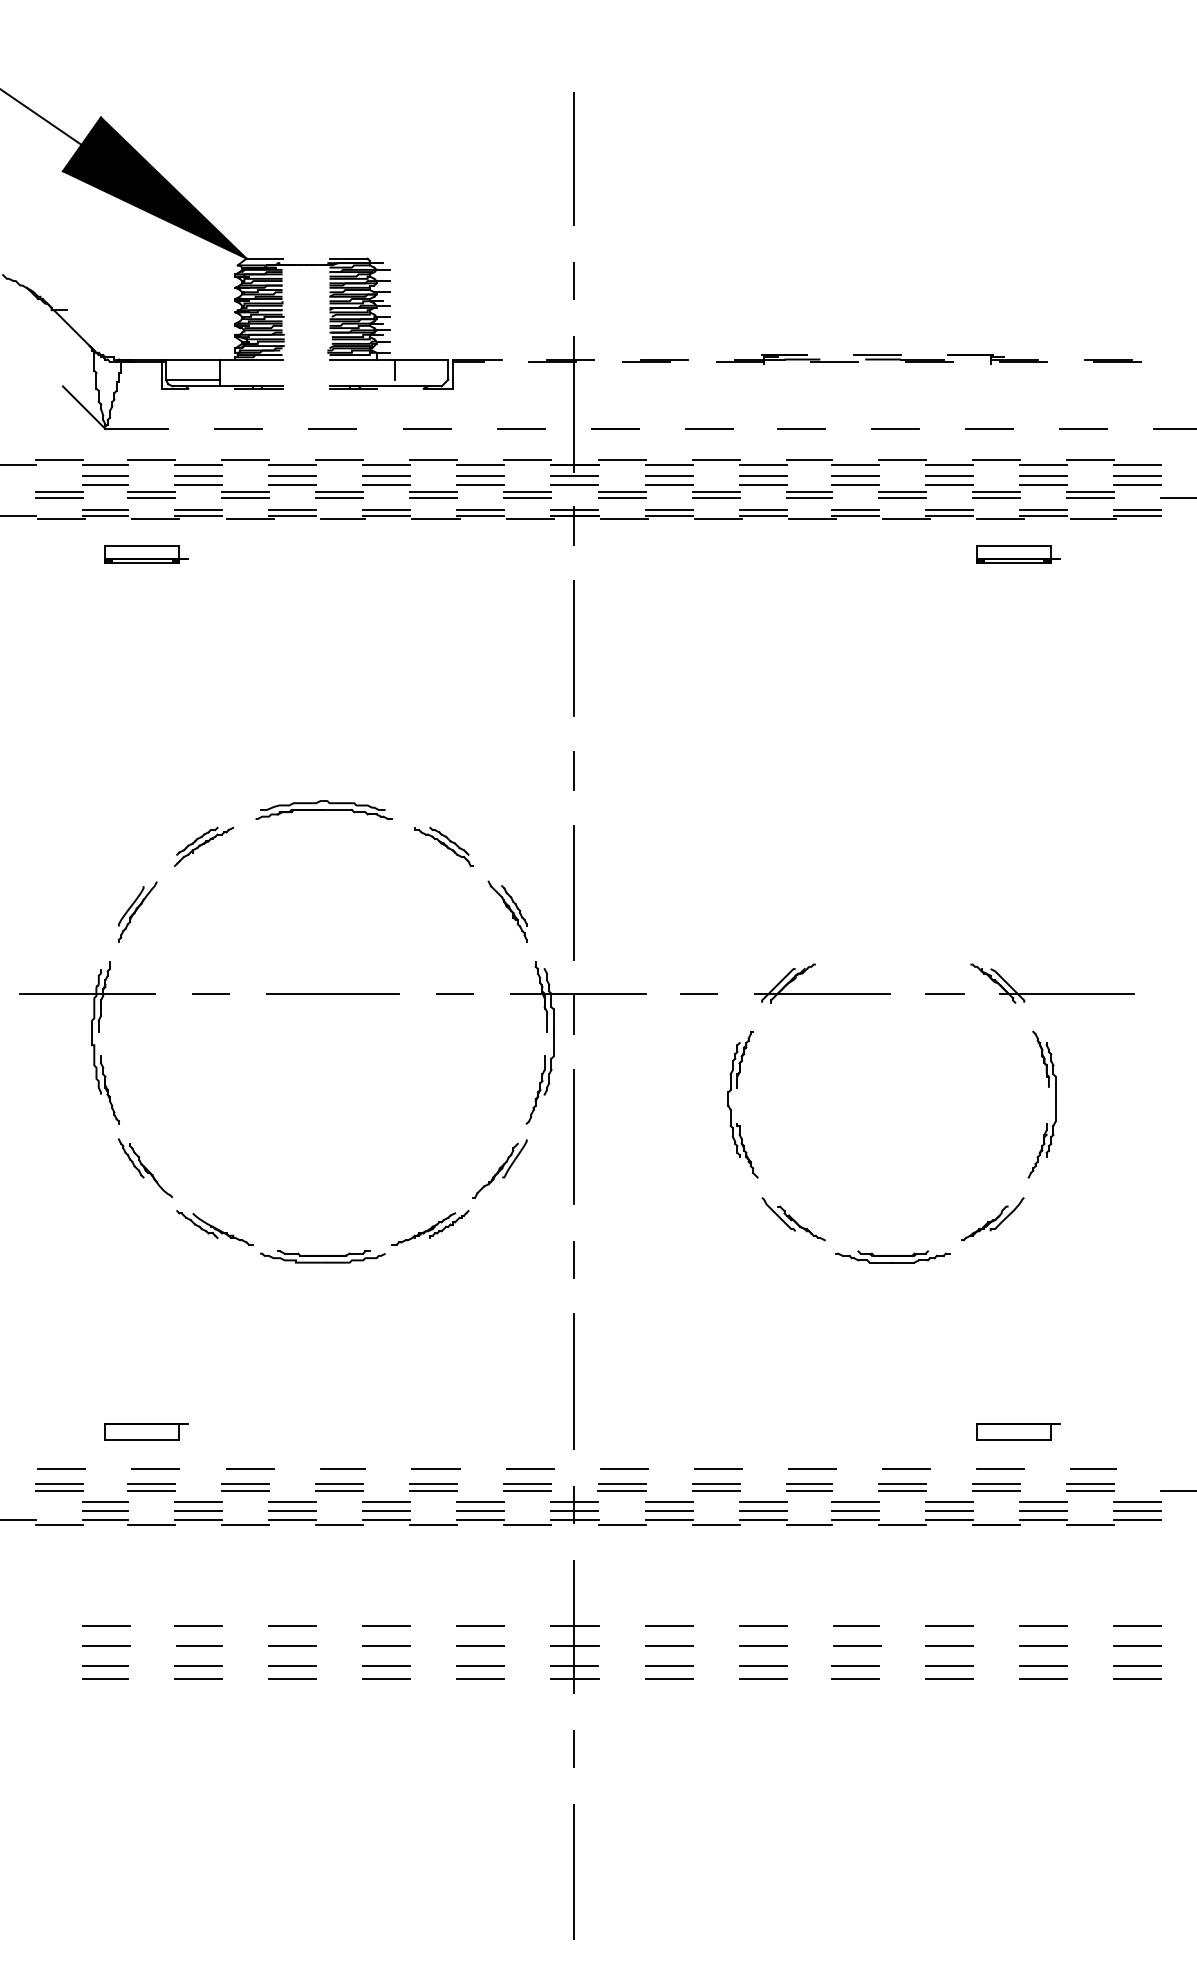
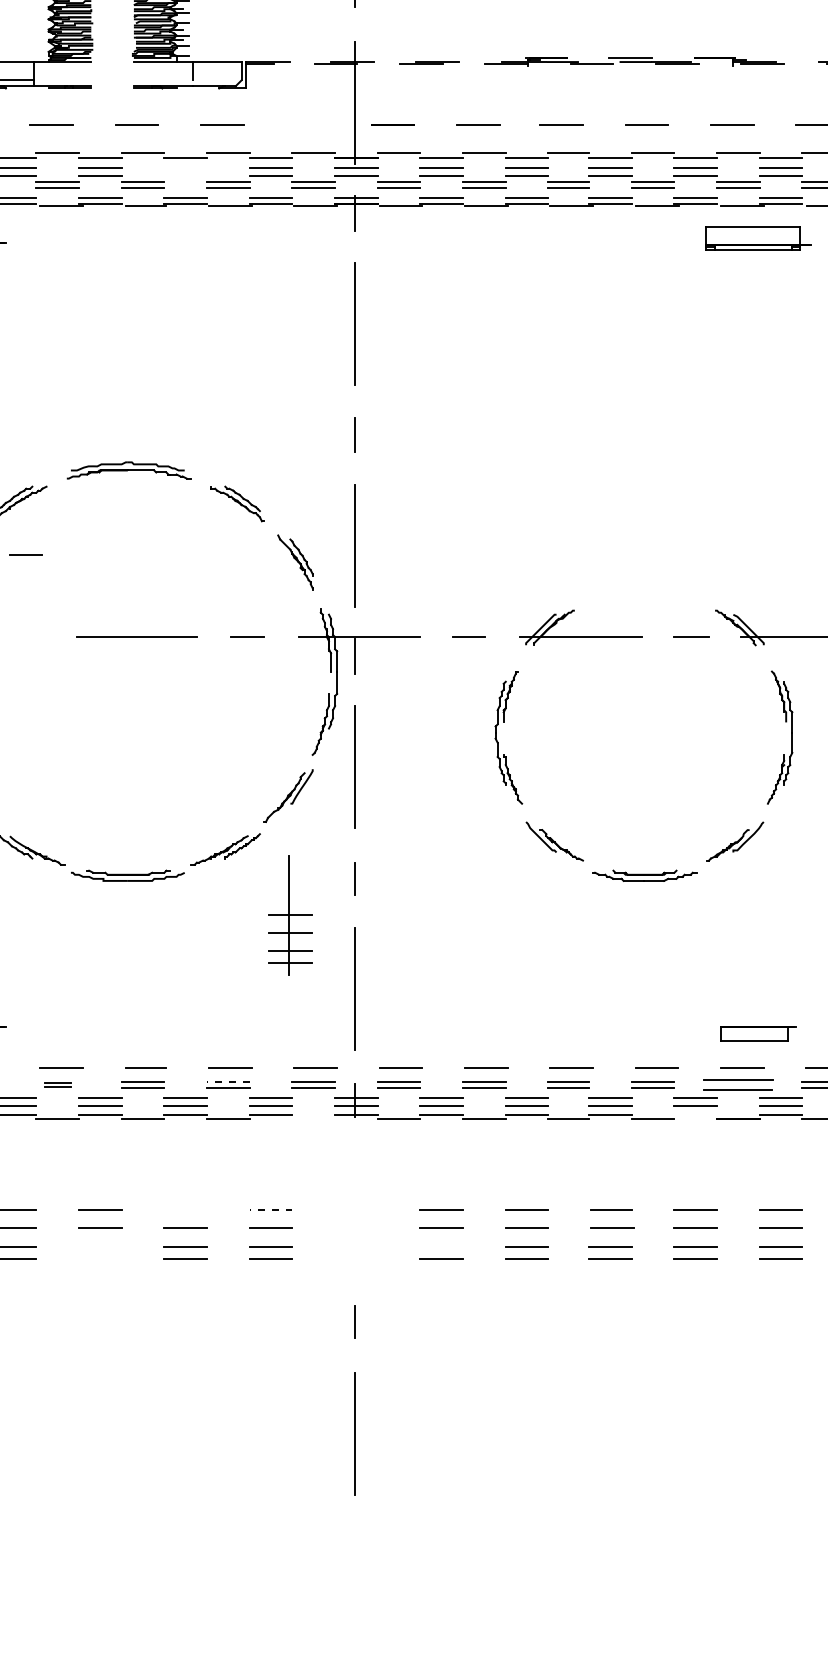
line: (520, 428) -> (307, 124), removed
line: (386, 475) -> (185, 167), removed
line: (386, 485) -> (185, 176), removed
part: (1018, 554) -> (758, 238), size x1.4
line: (210, 993) -> (25, 554), moved
line: (433, 1484) -> (228, 1082), solid -> dashed
part: (245, 1487) -> (57, 1084), size x0.6
part: (996, 1487) -> (738, 1084), size x1.6
line: (948, 1520) -> (695, 1114), removed
line: (527, 1524) -> (313, 1118), removed
line: (386, 1625) -> (185, 1209), removed
line: (480, 1625) -> (270, 1209), solid -> dashed
part: (574, 1626) -> (289, 915), moved
line: (292, 1666) -> (100, 1247), removed
line: (668, 1666) -> (441, 1247), removed
line: (292, 1678) -> (100, 1257), removed

